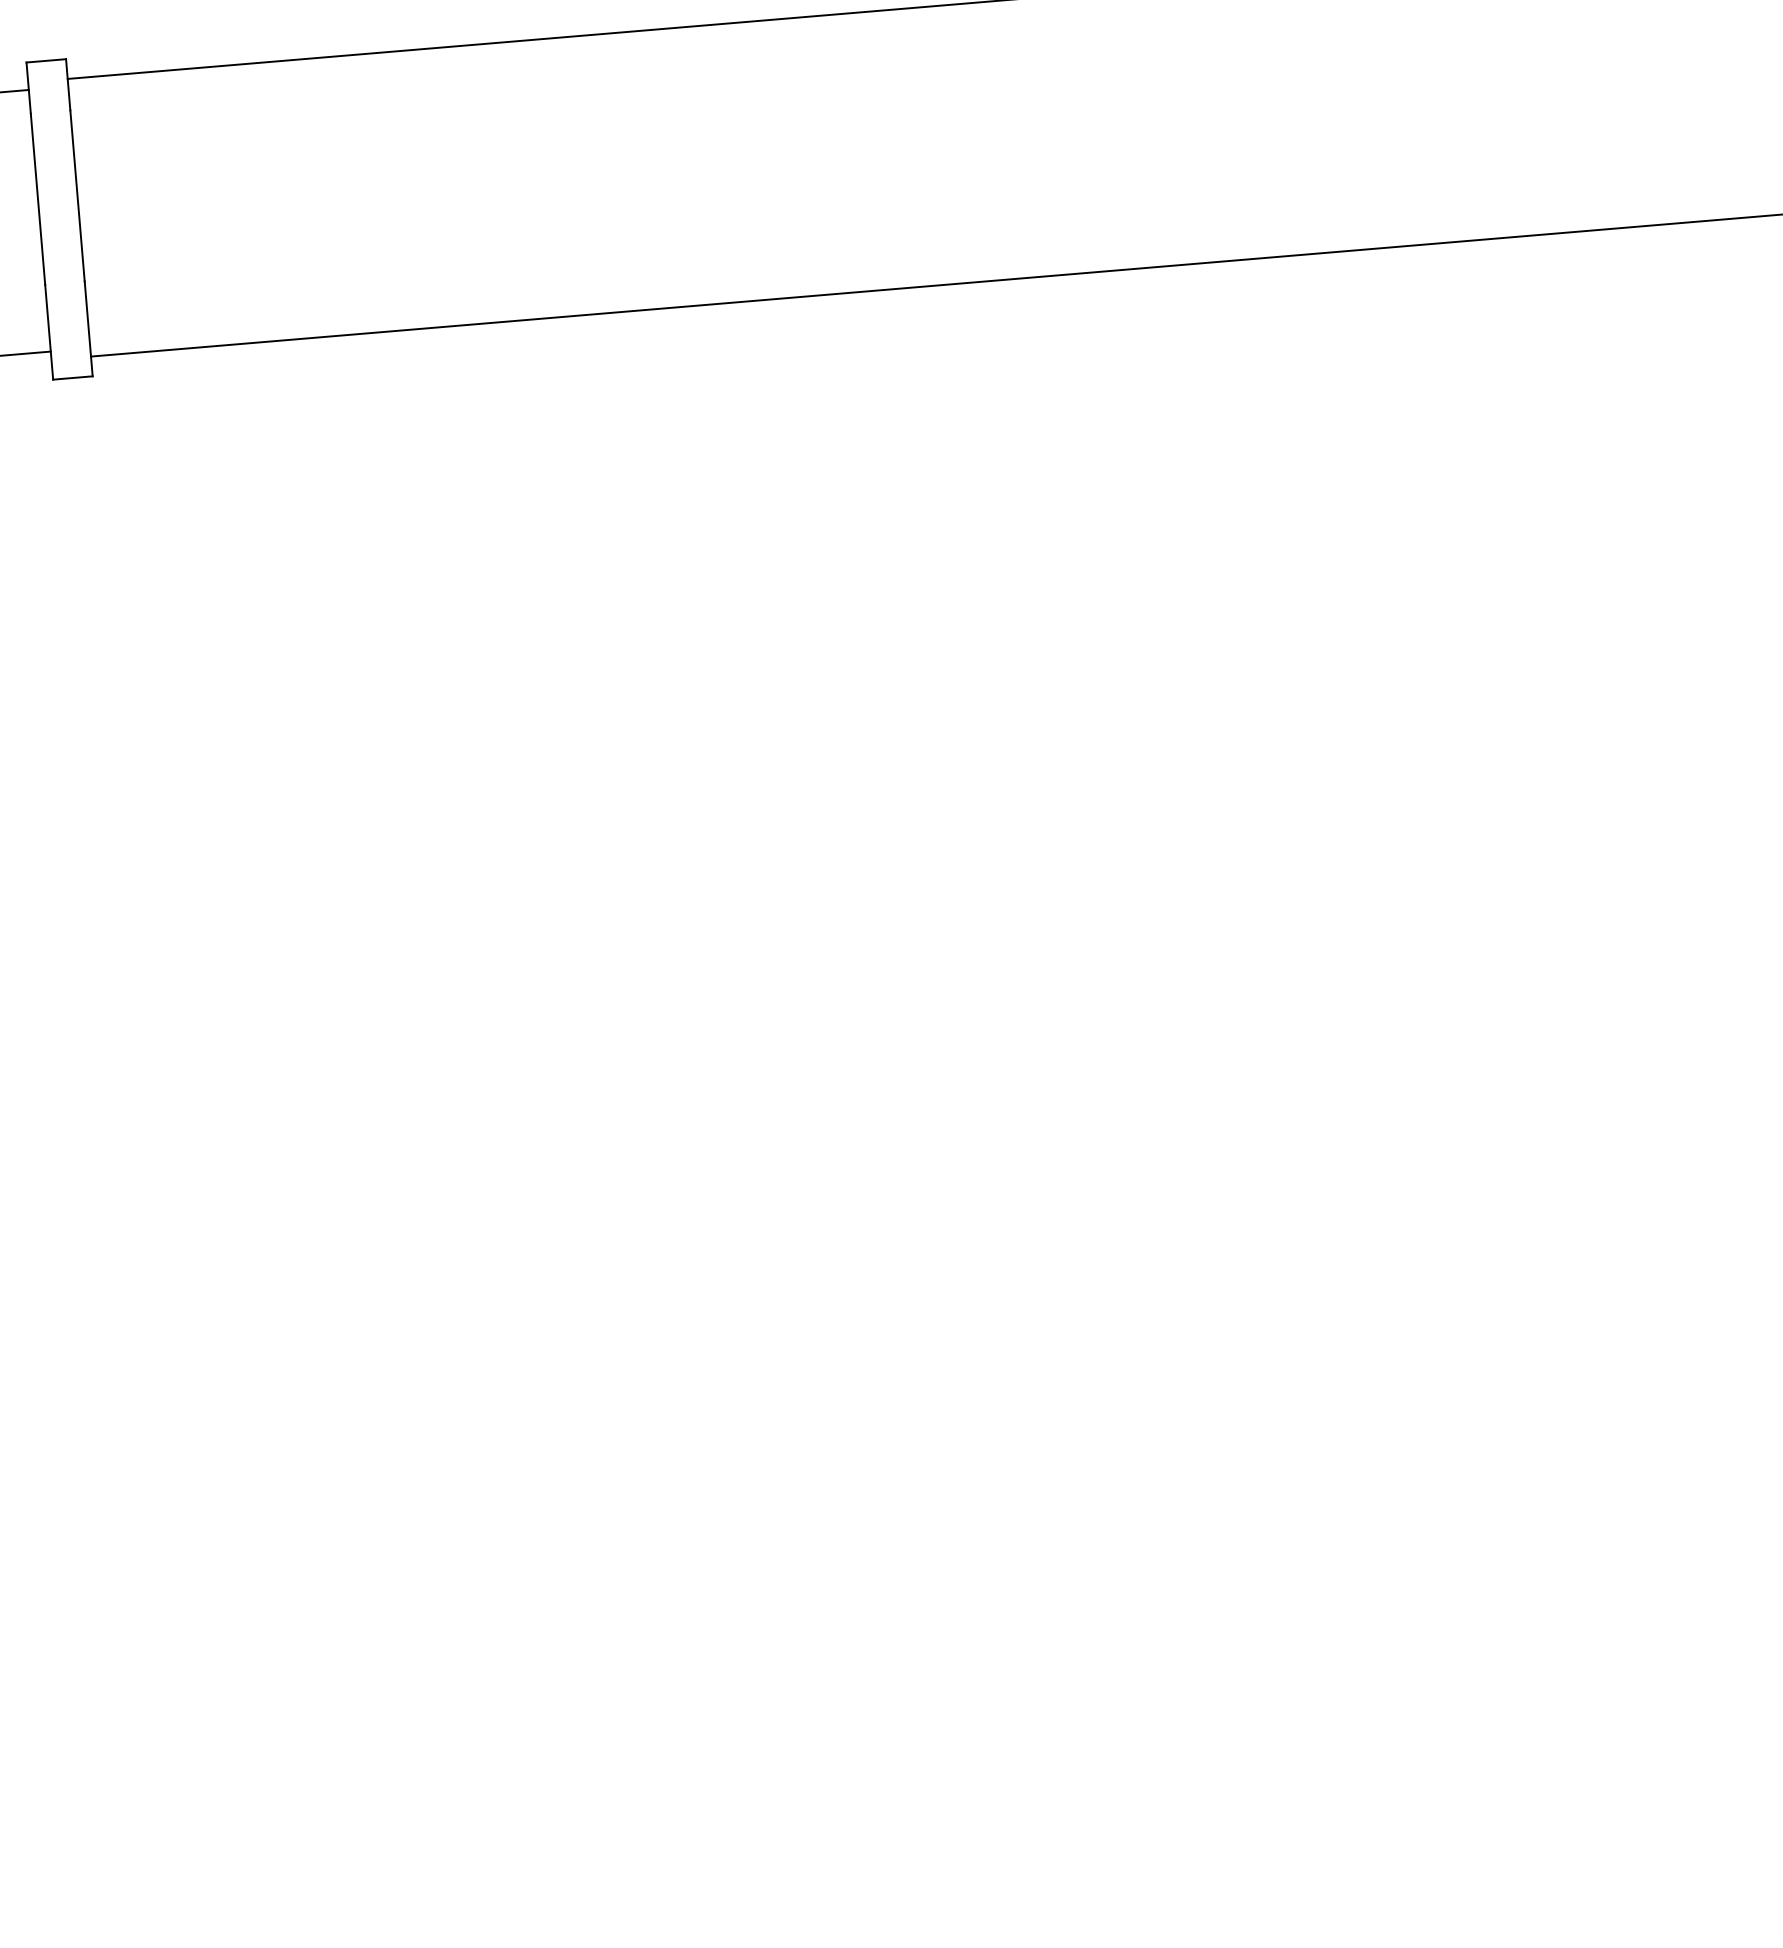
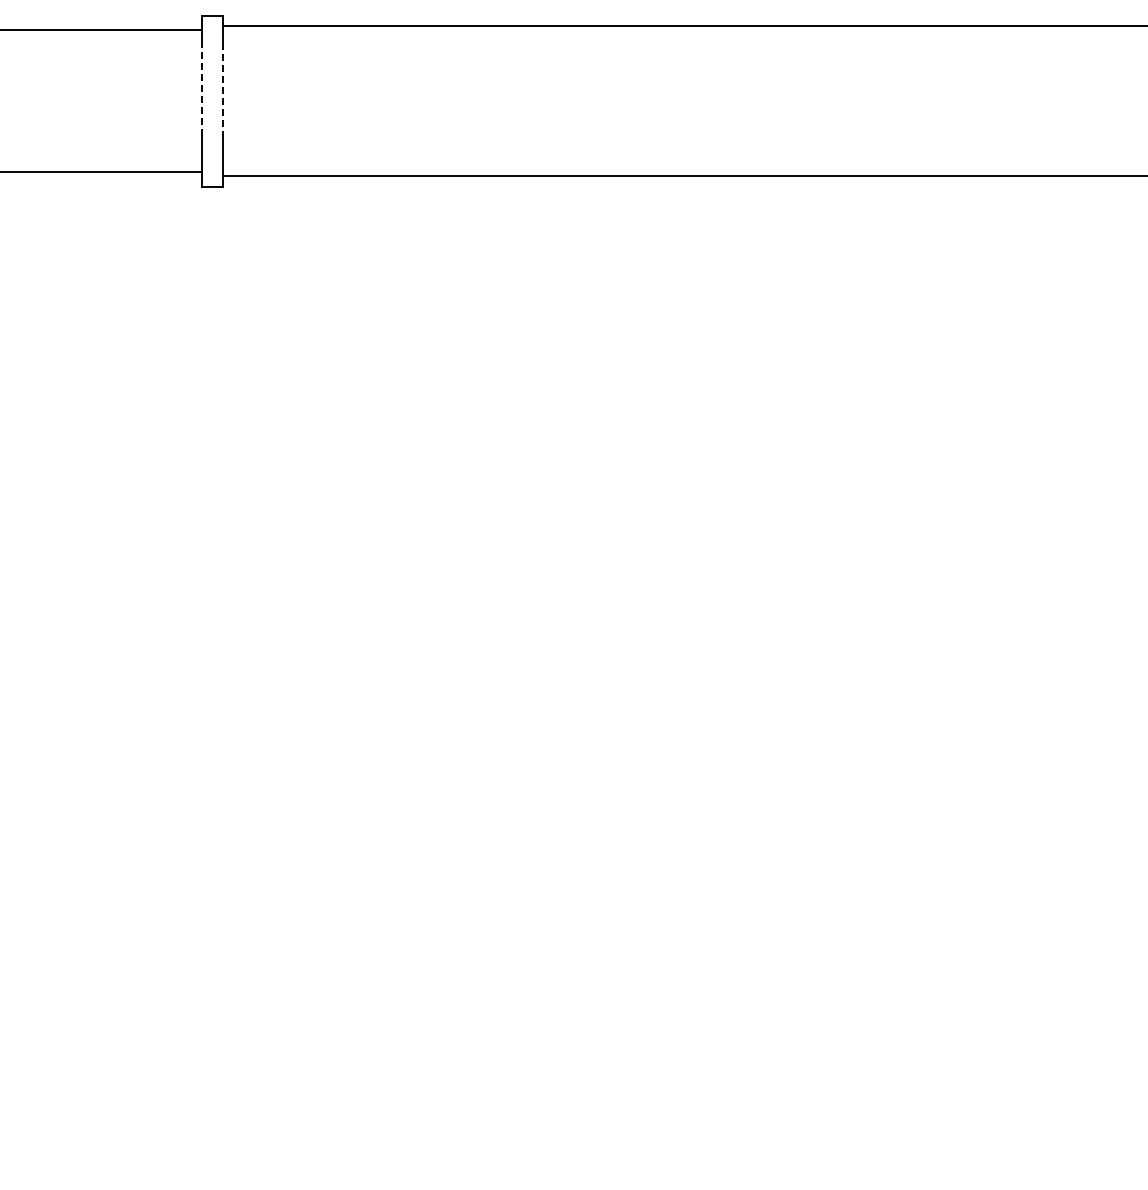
line: (78, 195) -> (223, 89), solid -> dashed
line: (37, 197) -> (201, 88), solid -> dashed

